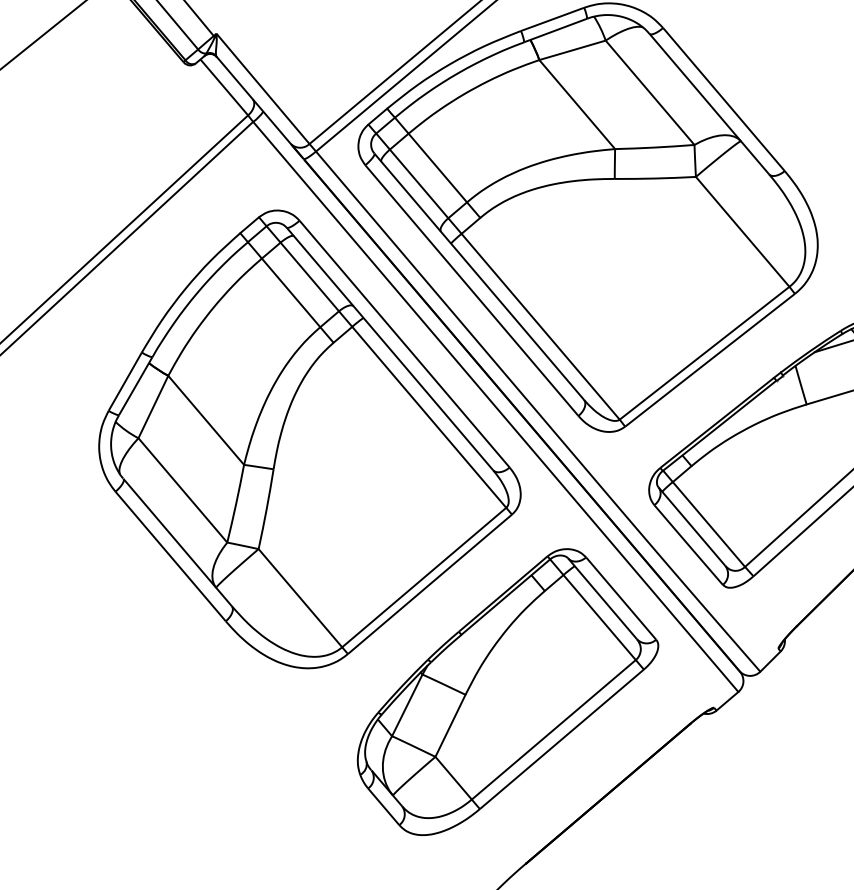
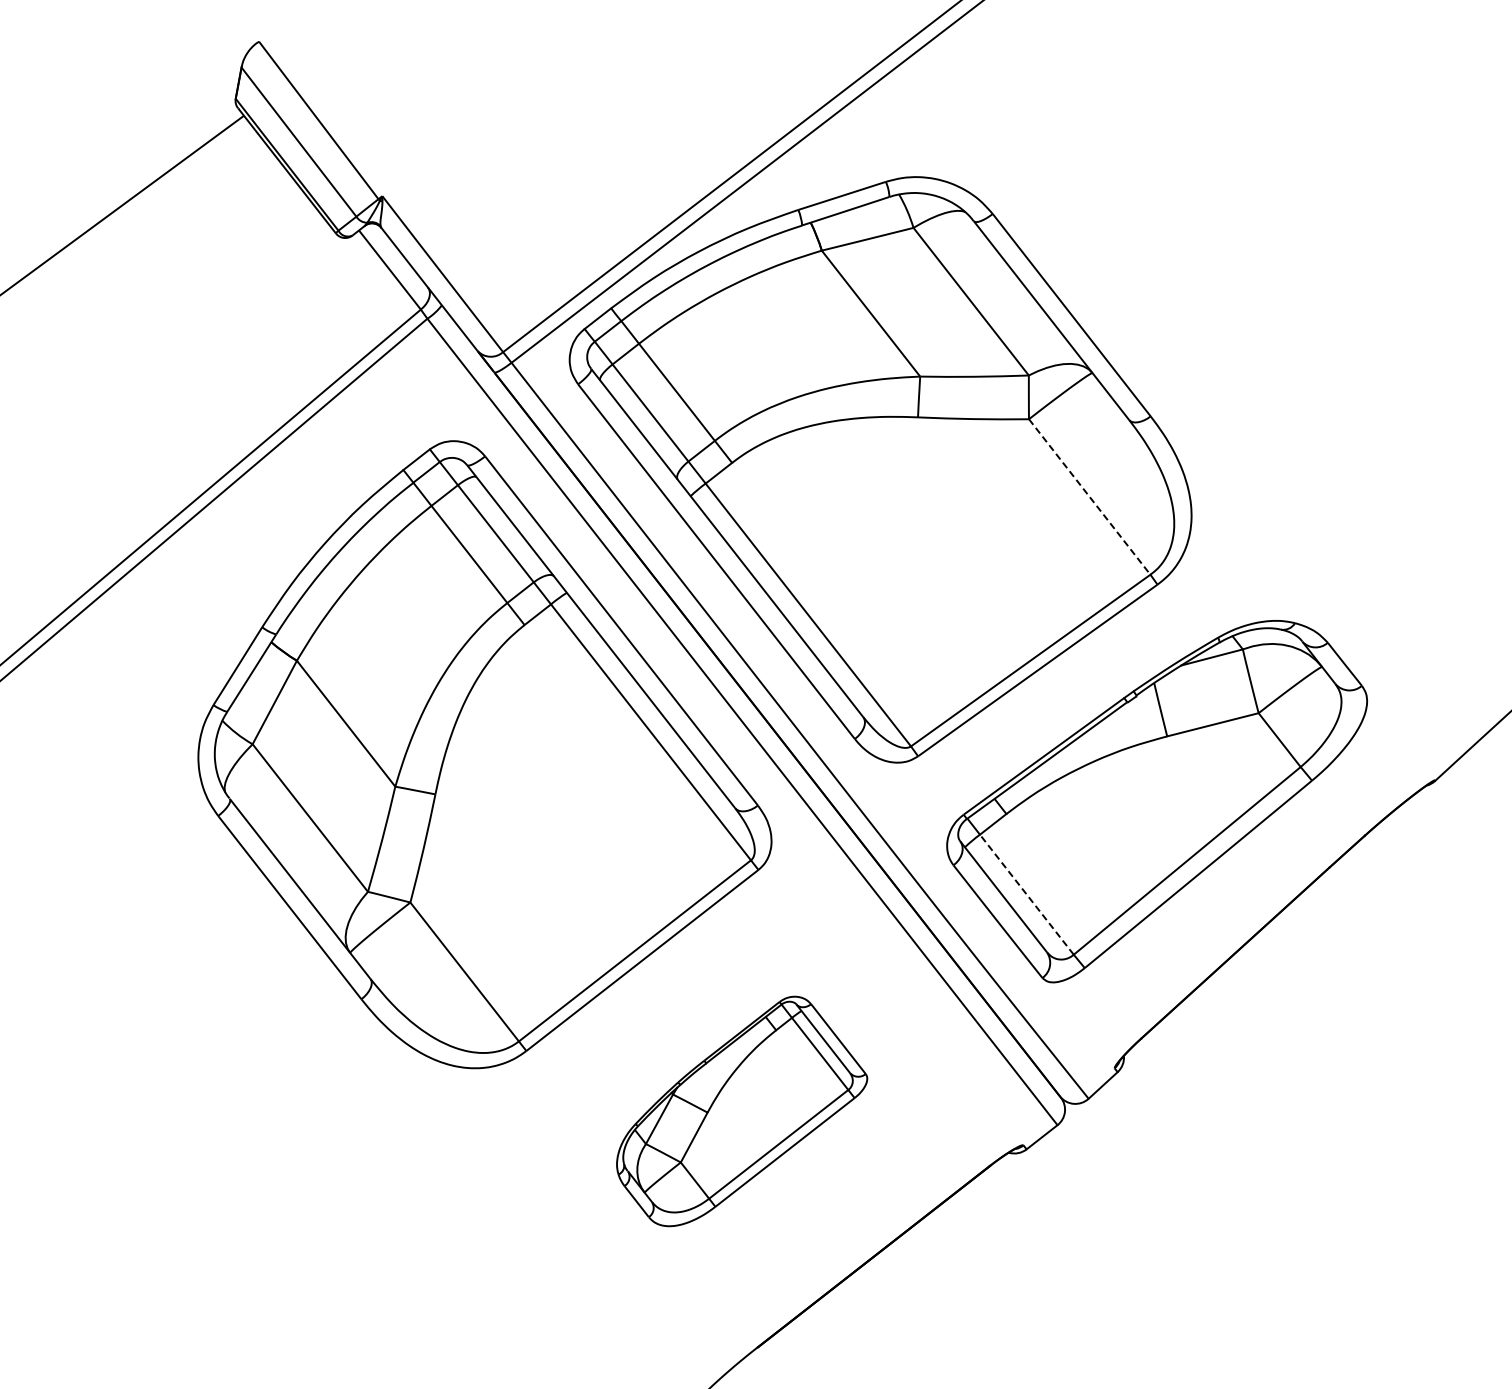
line: (742, 232) -> (1089, 497), solid -> dashed
line: (708, 524) -> (1026, 894), solid -> dashed
part: (507, 691) -> (741, 1111), size x0.6

